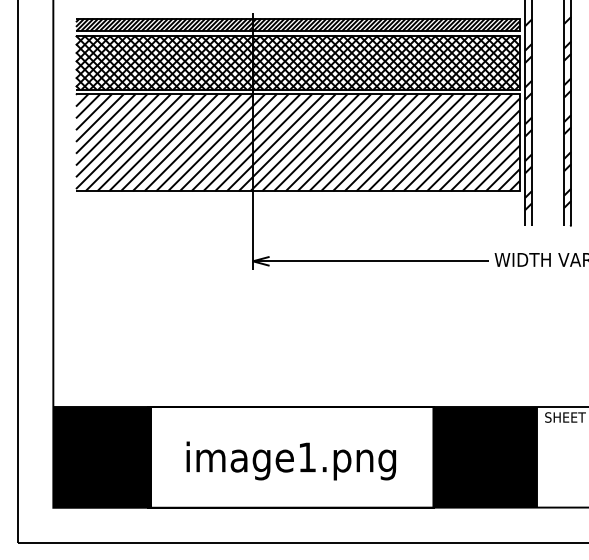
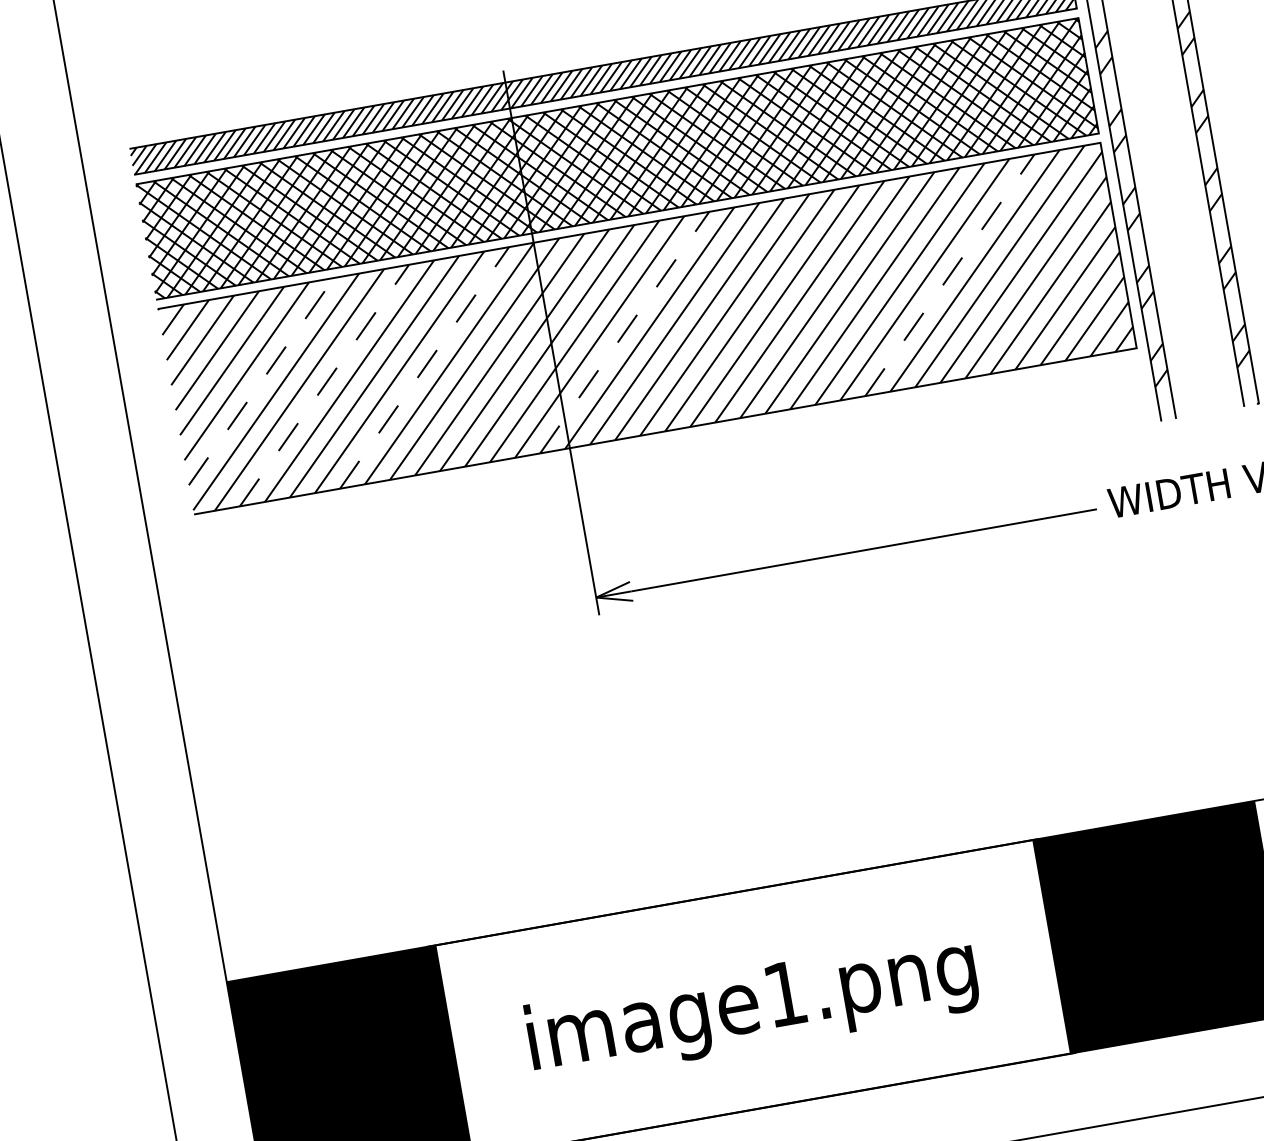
line: (117, 135) -> (261, 381), solid -> dashed
line: (146, 142) -> (325, 385), solid -> dashed
line: (193, 142) -> (425, 367), solid -> dashed
line: (287, 142) -> (625, 332), solid -> dashed
line: (440, 142) -> (950, 274), solid -> dashed

